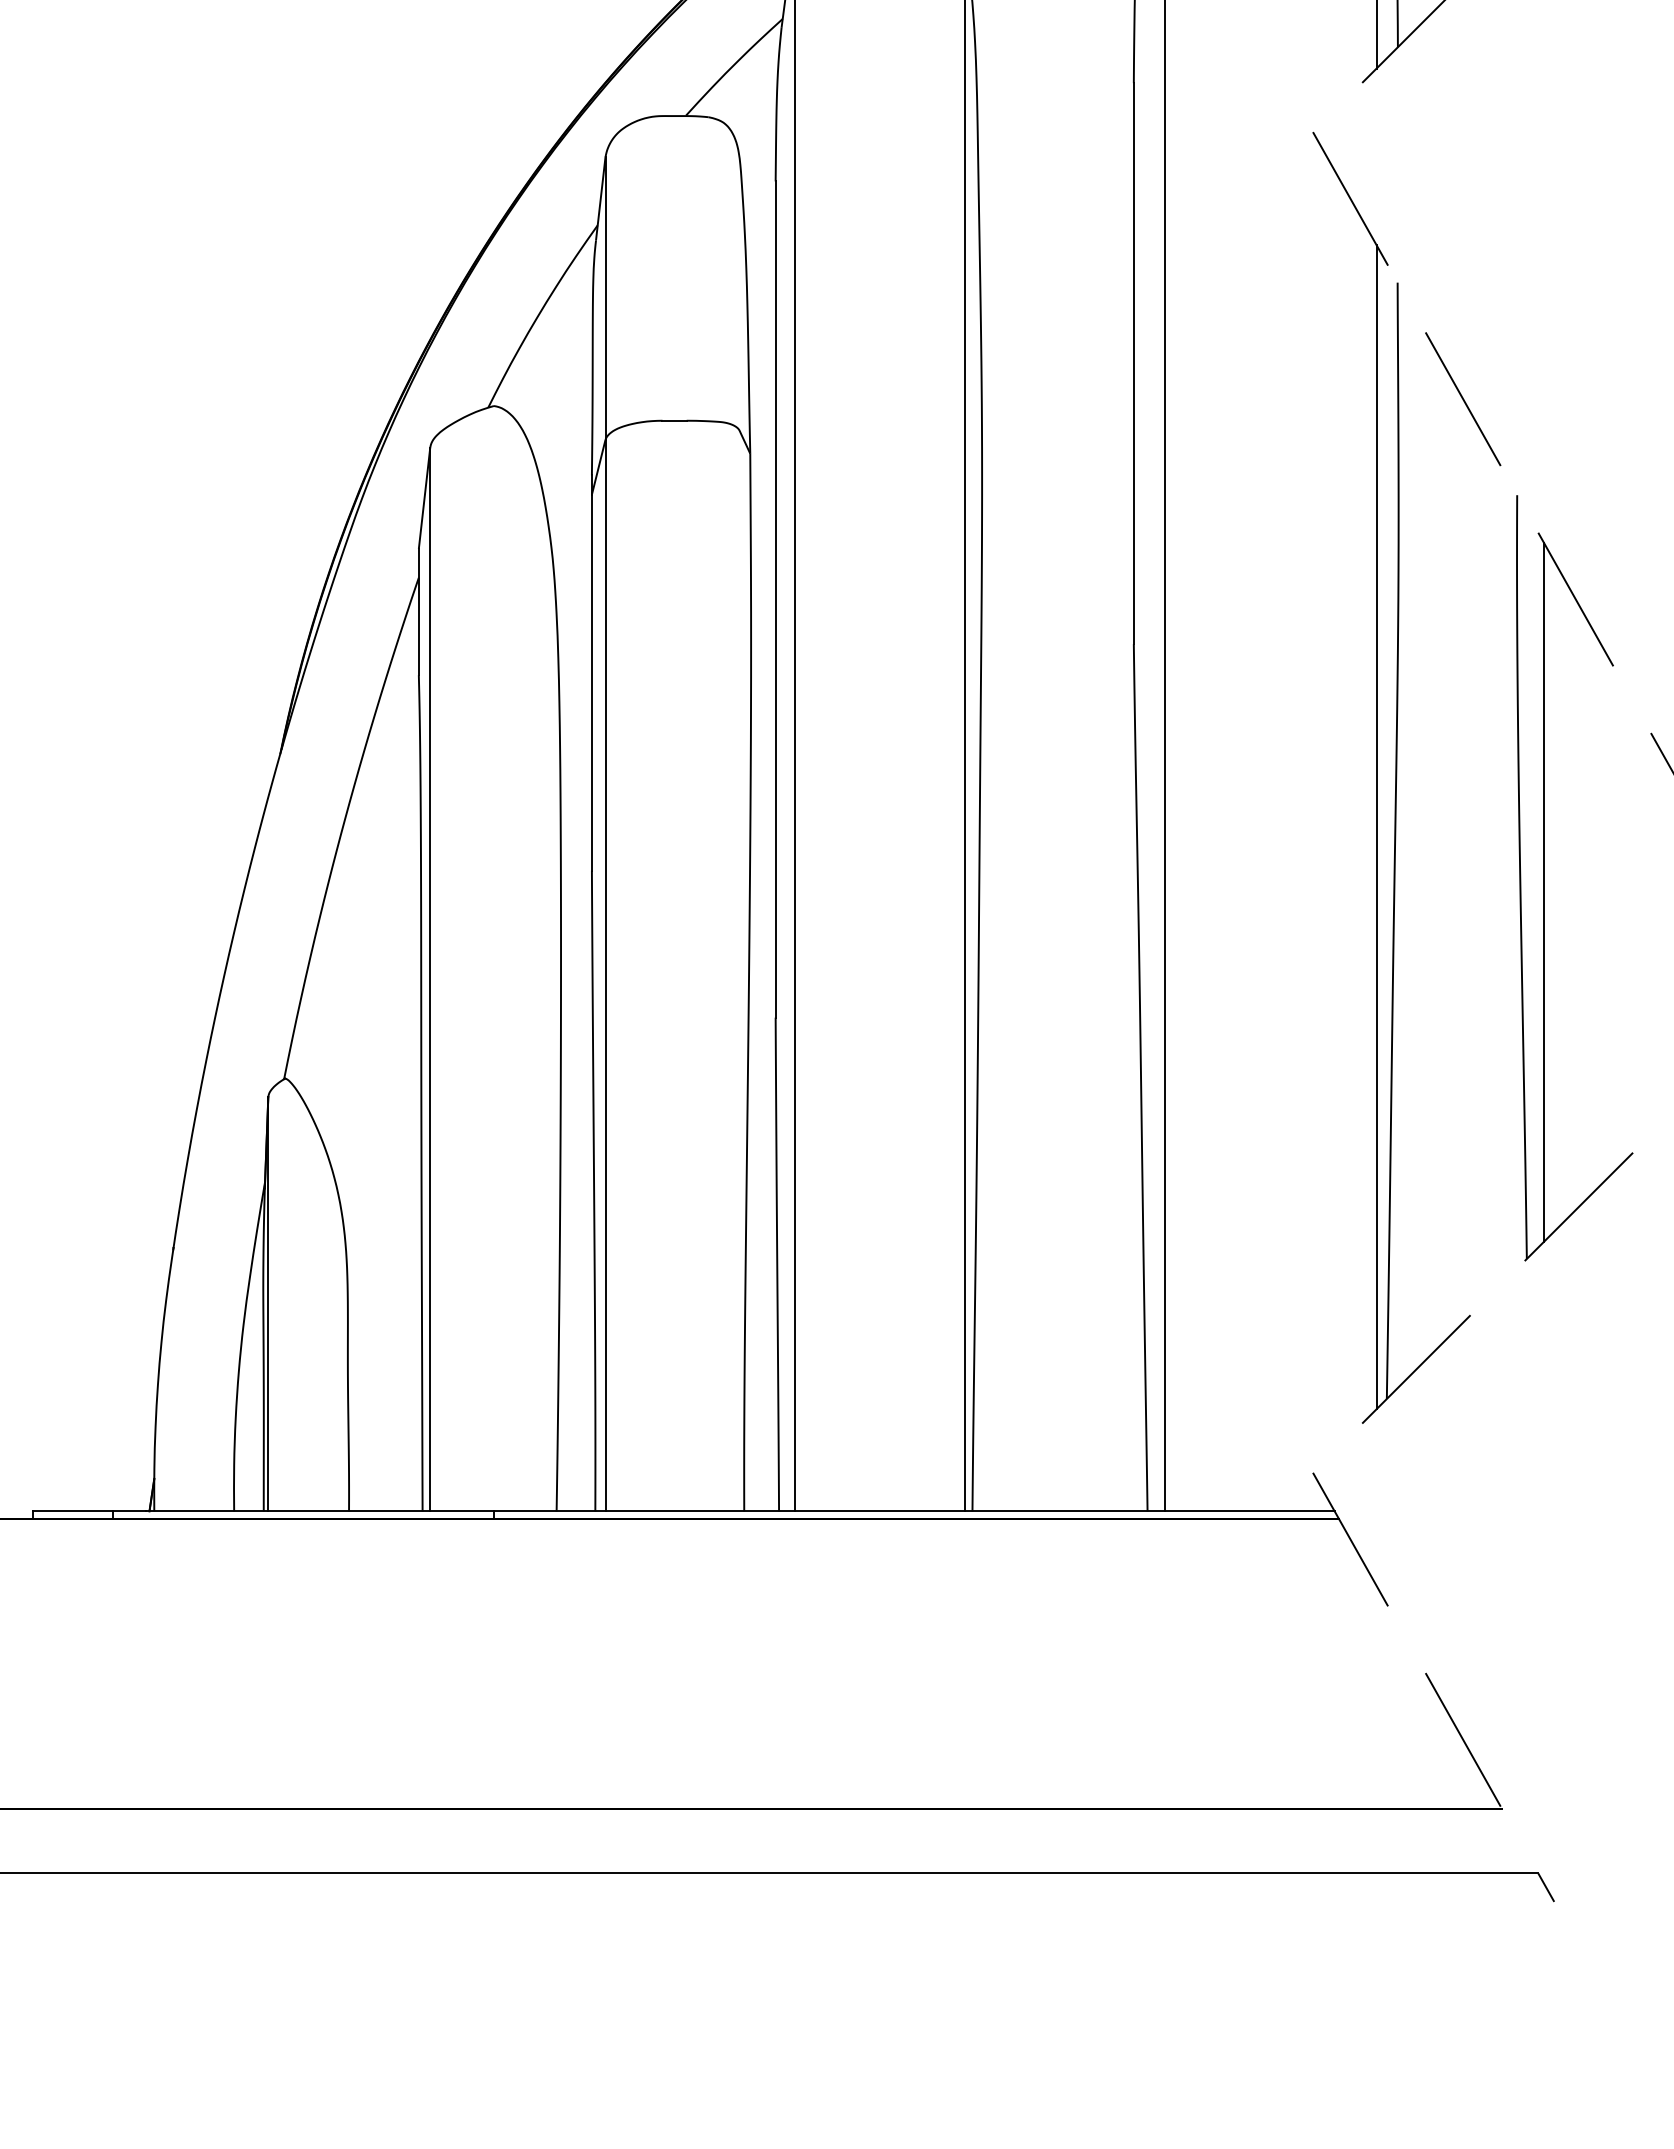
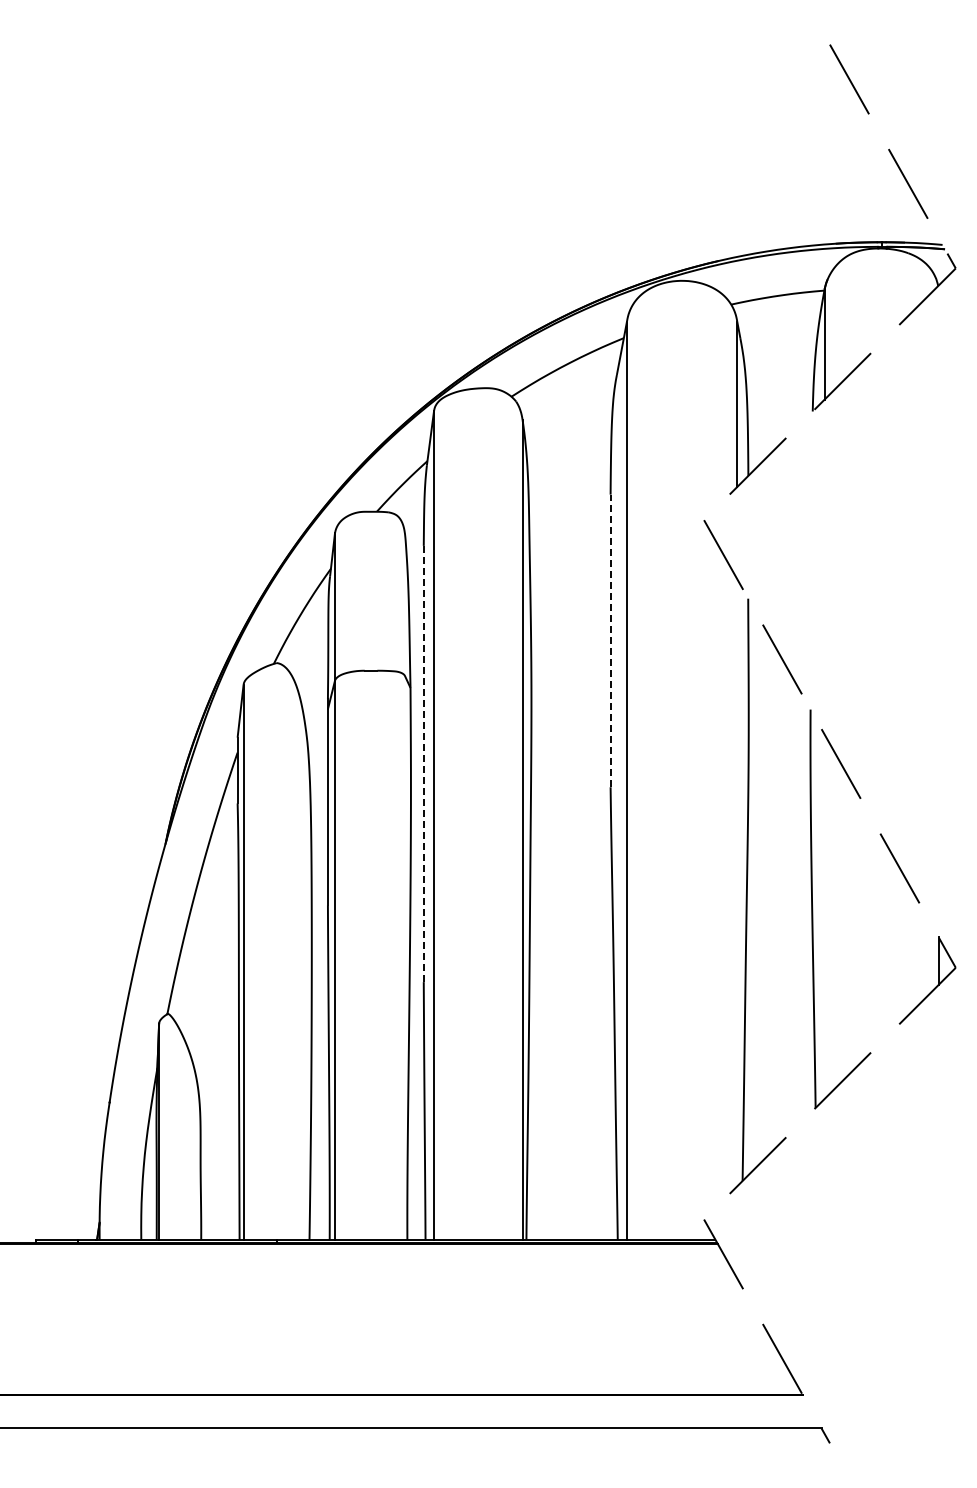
line: (1133, 362) -> (610, 640), solid -> dashed
line: (775, 598) -> (423, 763), solid -> dashed
line: (1377, 826) -> (737, 882), removed
line: (1543, 891) -> (824, 916), removed

